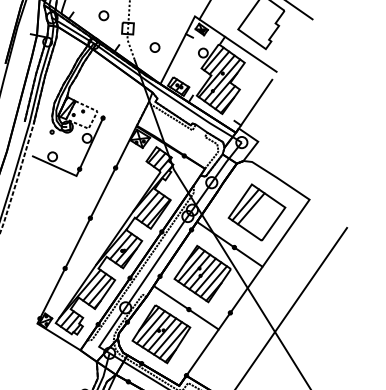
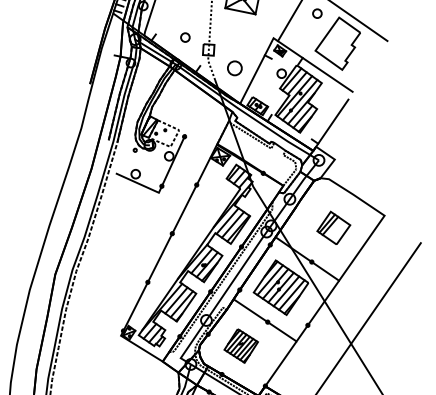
part: (154, 47) -> (234, 68), size x1.6
part: (256, 211) -> (333, 227), size x0.6
part: (161, 333) -> (241, 345), size x0.6

